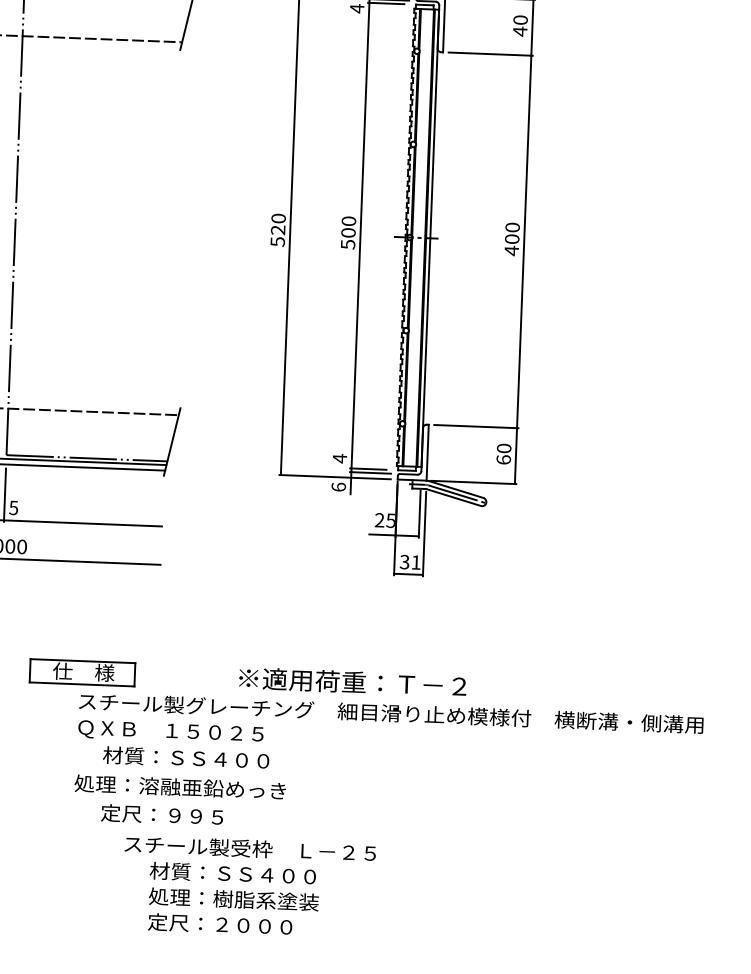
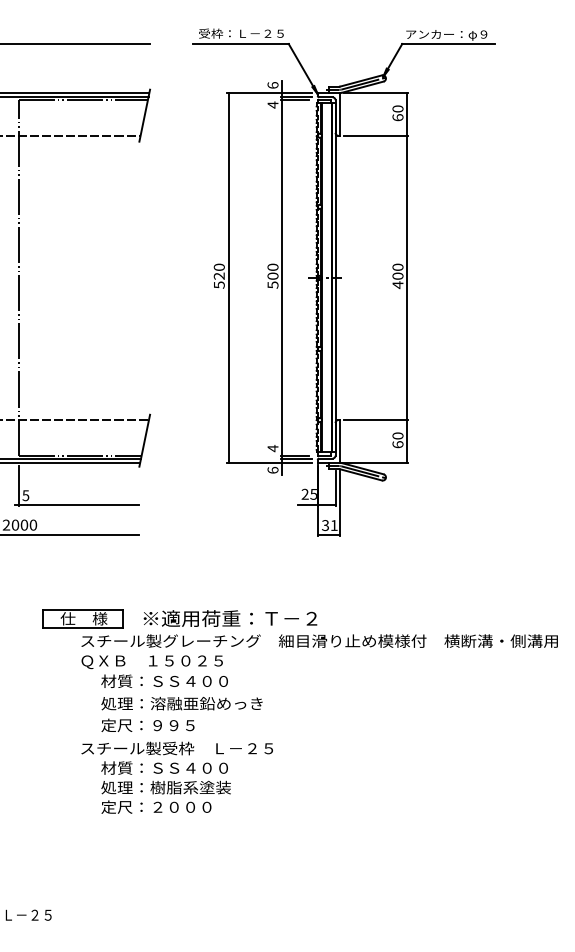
text: (519, 31) -> (397, 117), 40 -> 60
text: (352, 682) -> (230, 618), moved
text: (179, 786) -> (181, 703), moved
text: (247, 886) -> (176, 777), moved

